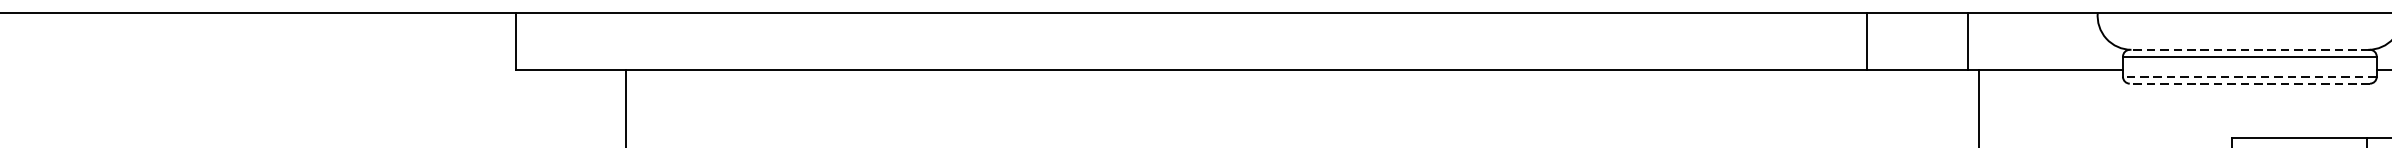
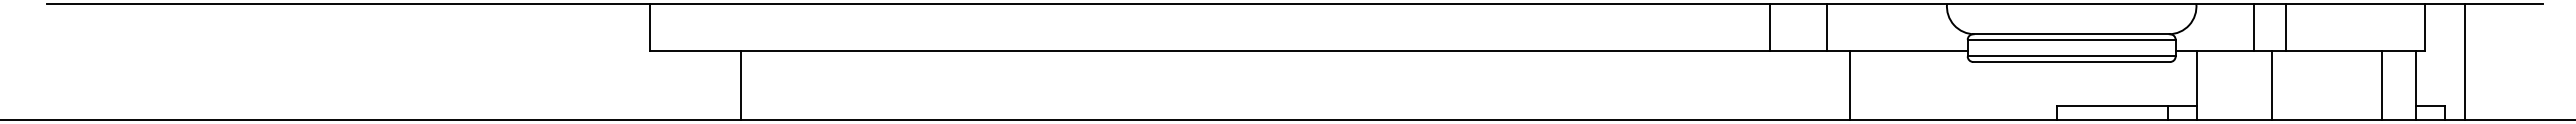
line: (1866, 40) -> (1769, 26), moved
line: (1967, 40) -> (1827, 26), moved
line: (2249, 50) -> (2071, 34), dashed -> solid
line: (2249, 76) -> (2071, 56), dashed -> solid
line: (2249, 84) -> (2071, 62), dashed -> solid

